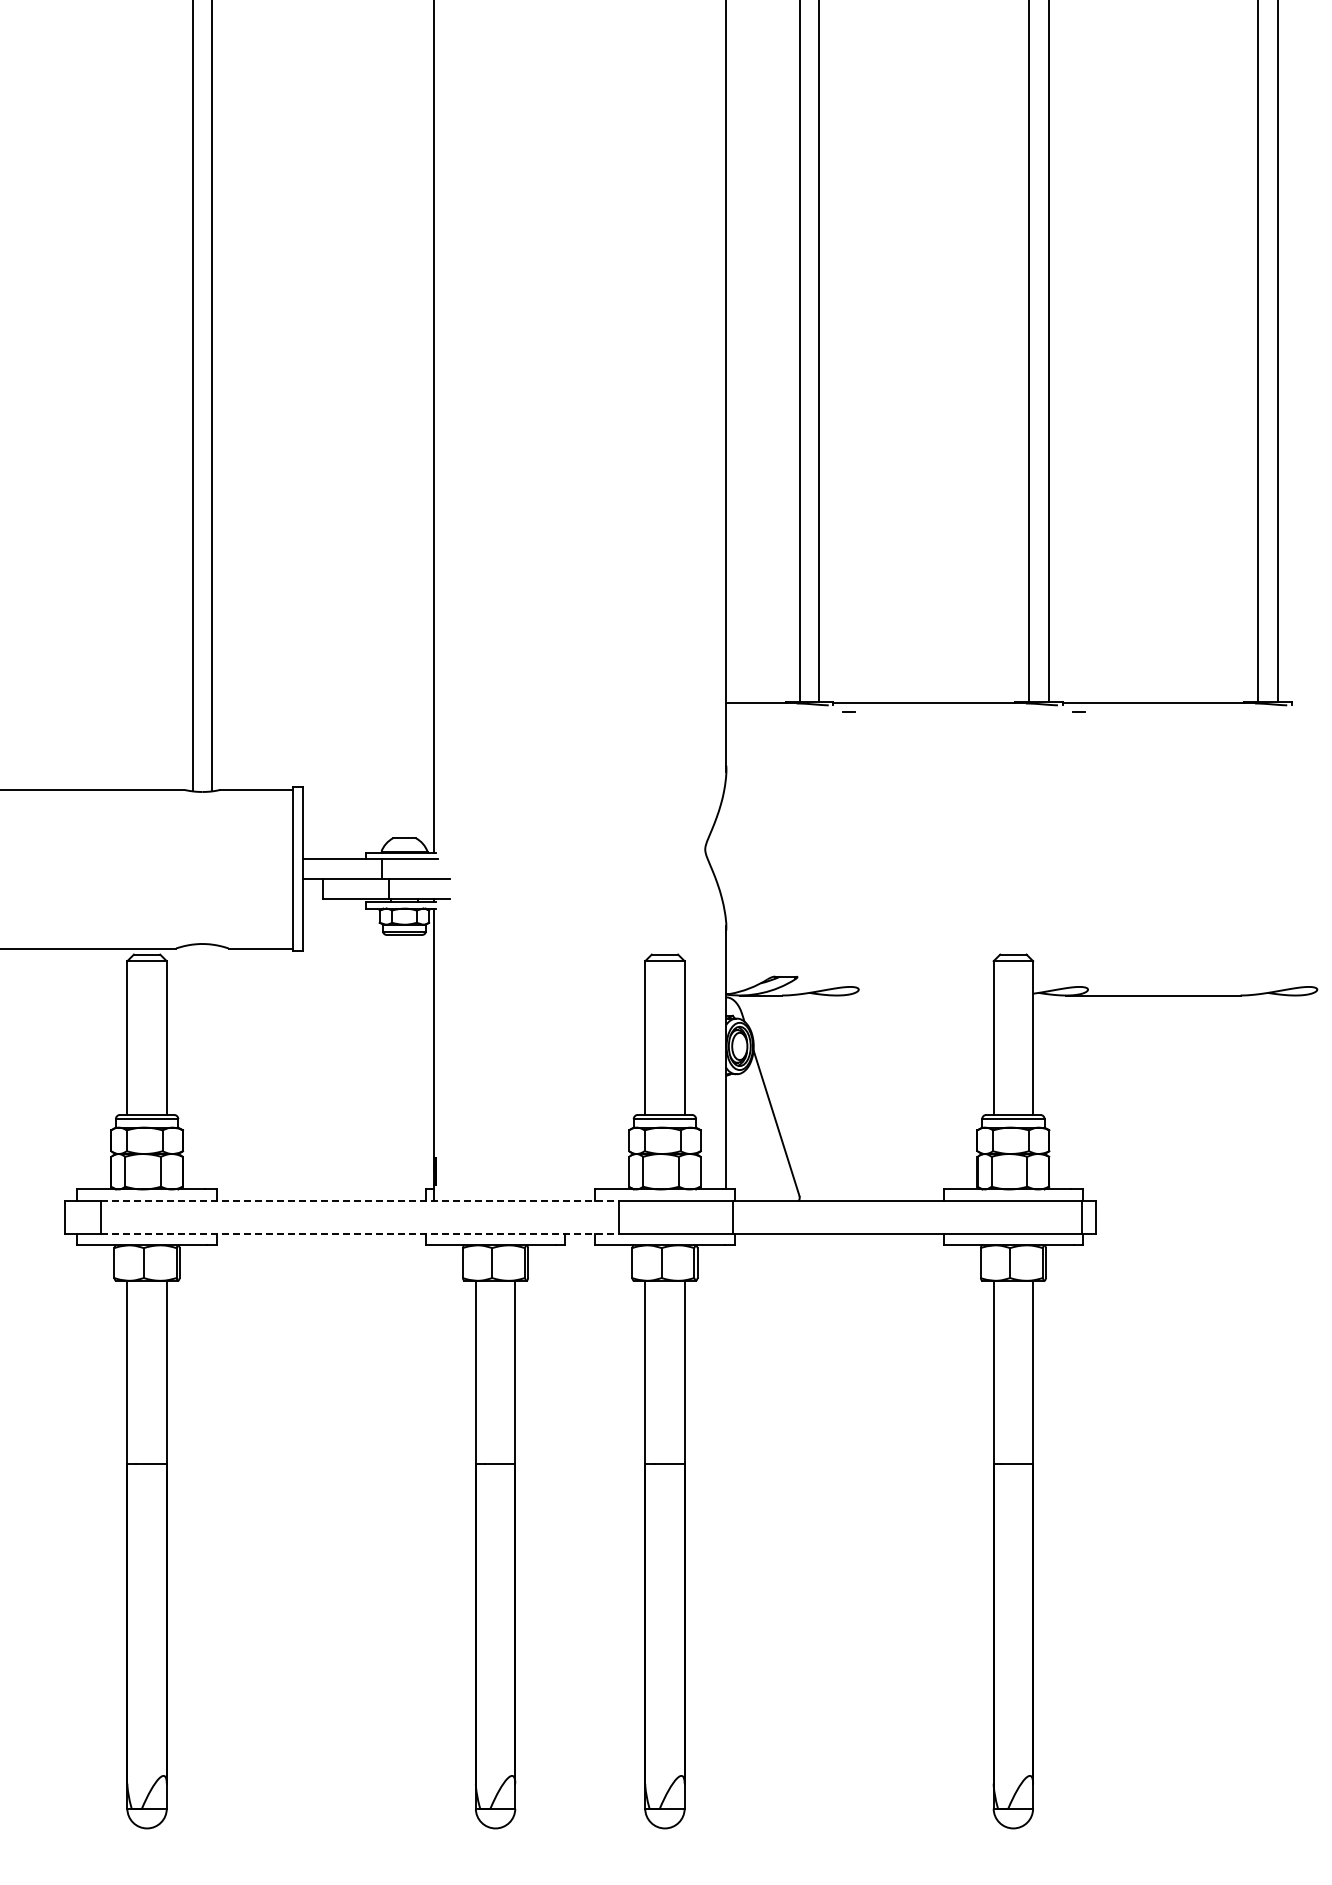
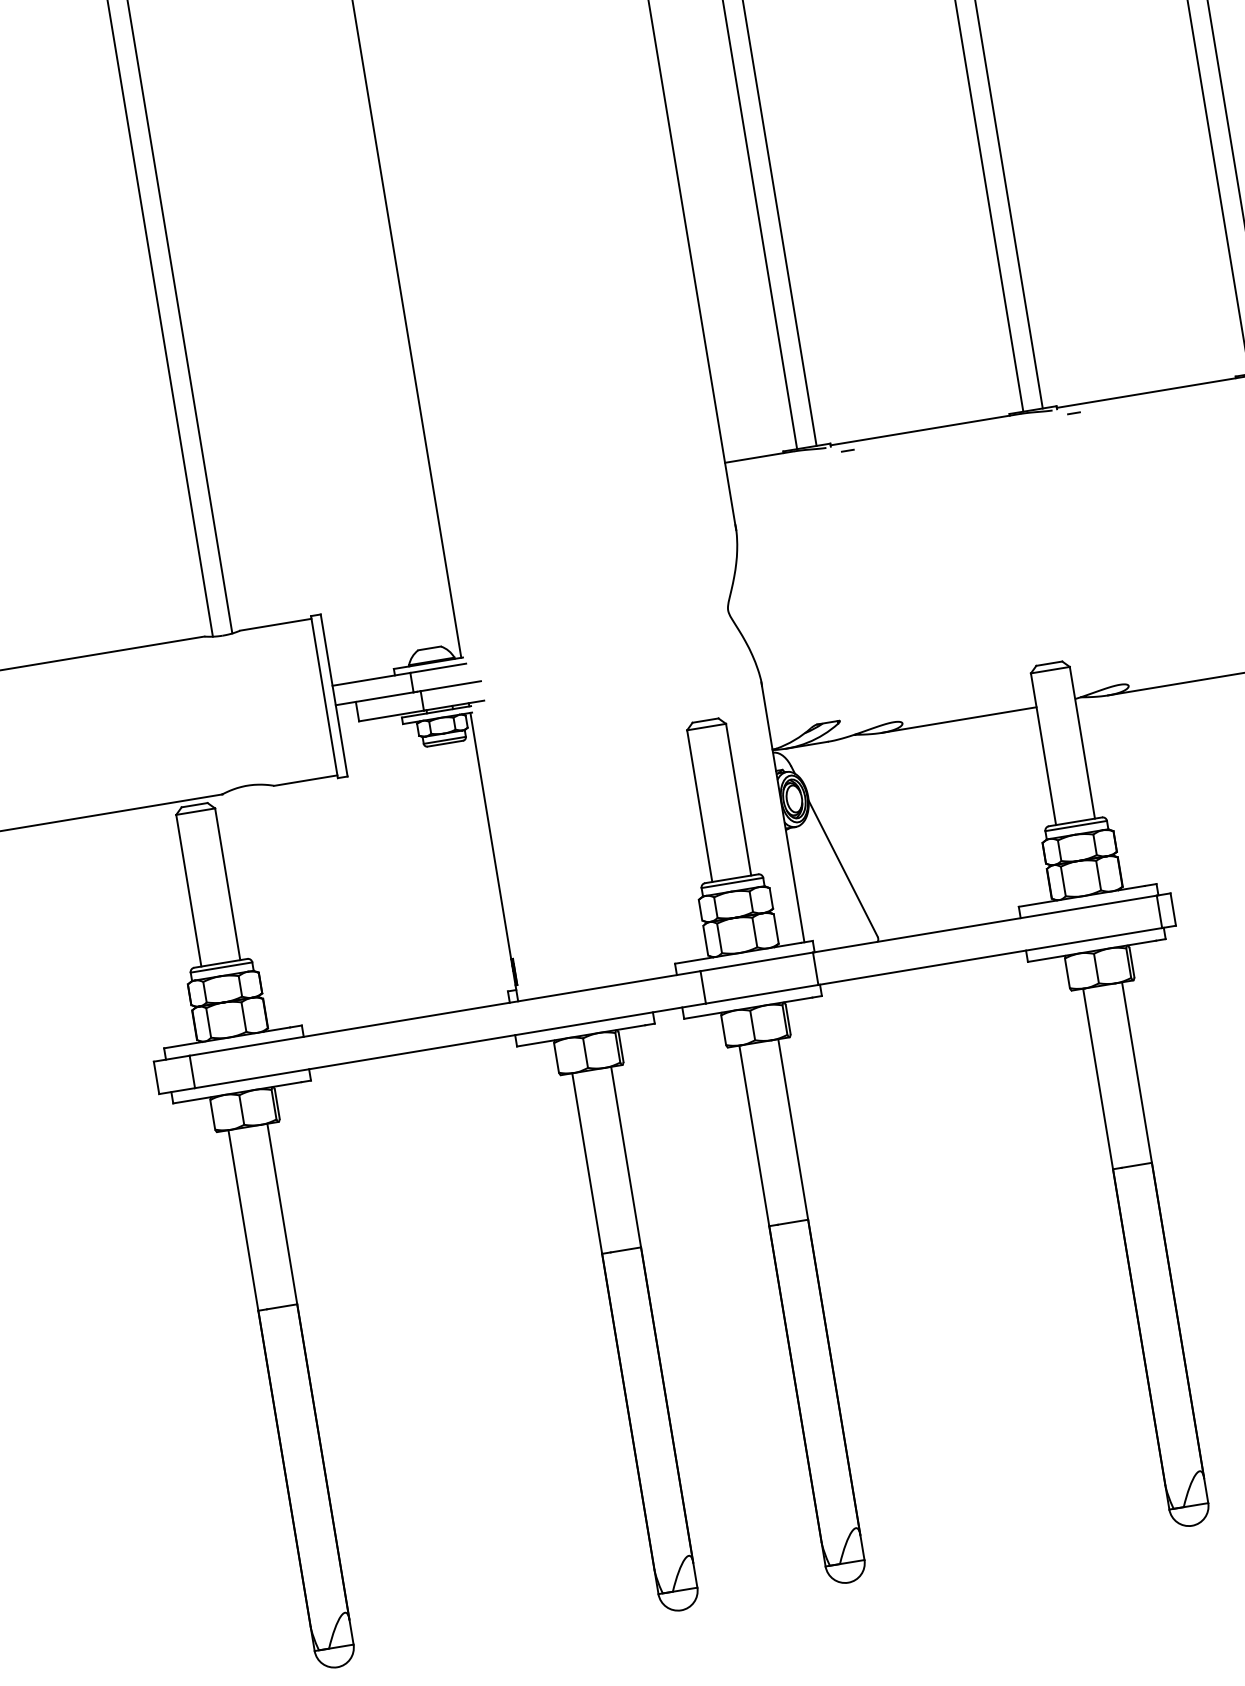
line: (914, 995) -> (958, 720), added
line: (360, 1200) -> (445, 1012), dashed -> solid
line: (360, 1233) -> (450, 1045), dashed -> solid

